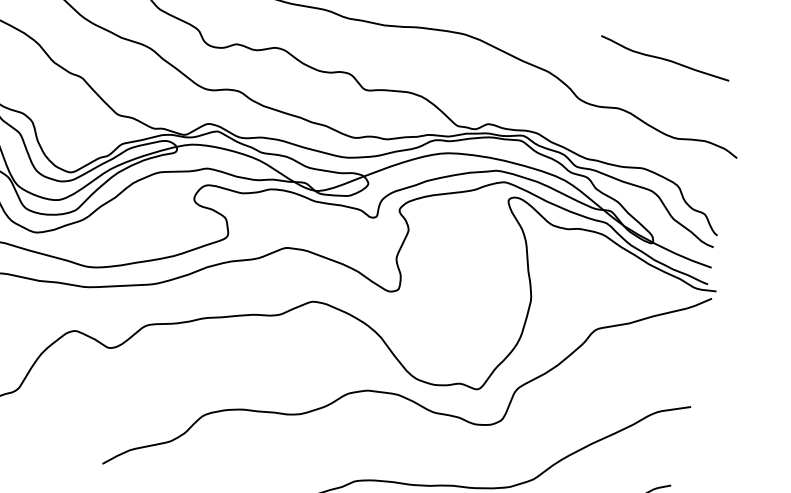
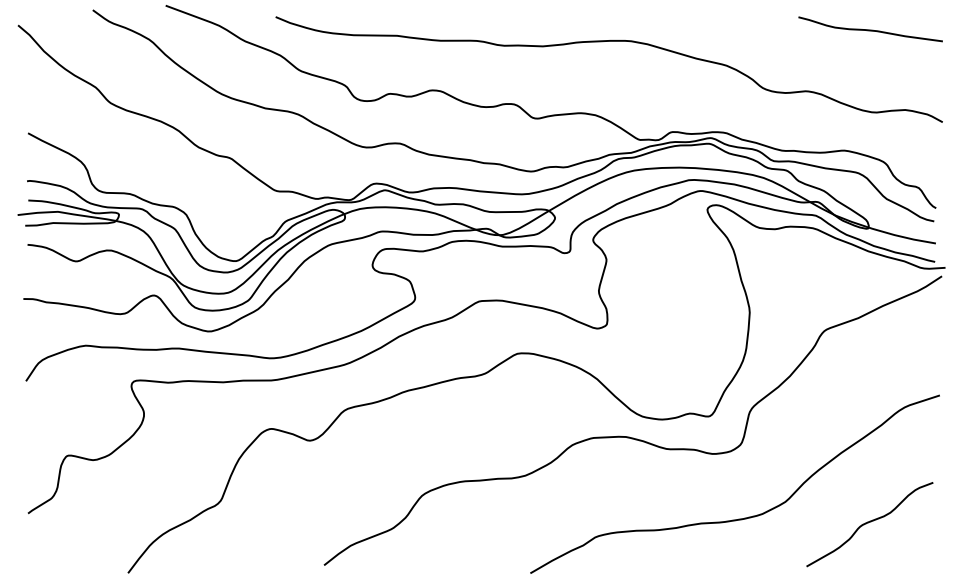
curve: (665, 58) -> (870, 29), moved

